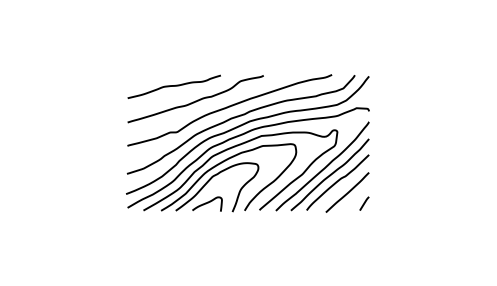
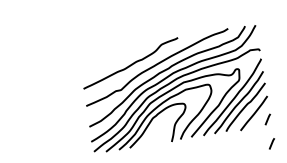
curve: (173, 86) -> (112, 56), removed
curve: (207, 203) -> (152, 138), removed
line: (364, 236) -> (271, 143), added

